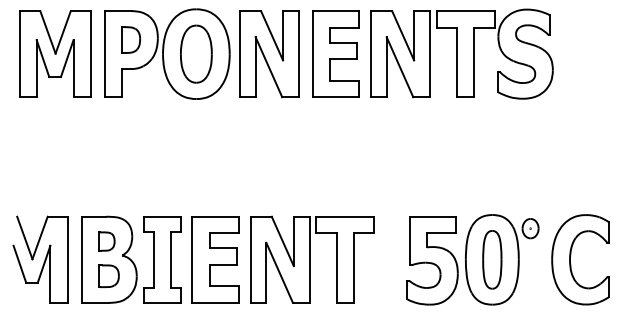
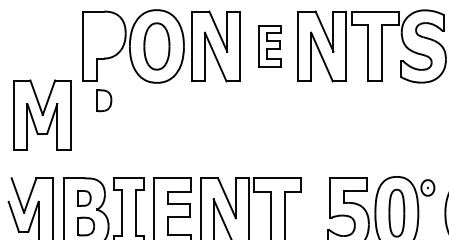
part: (130, 39) -> (103, 100), moved
part: (55, 53) -> (42, 114), moved
part: (335, 53) -> (269, 45), size x0.6

